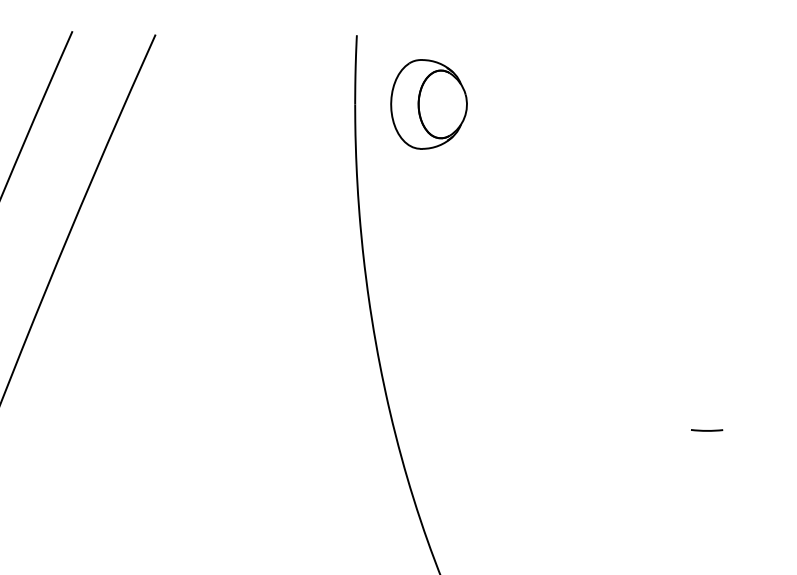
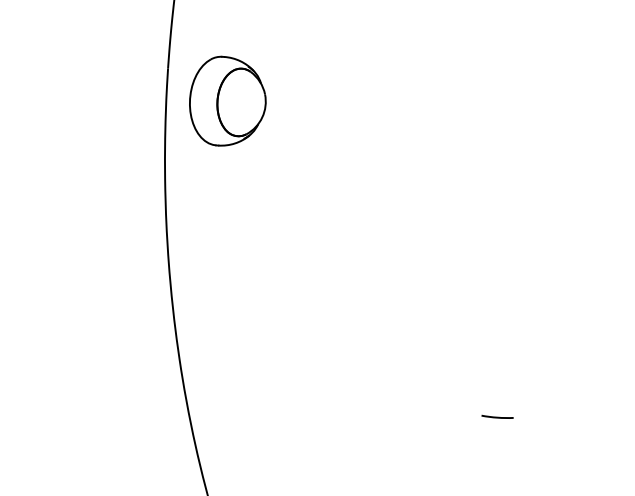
part: (428, 104) -> (227, 101), moved

